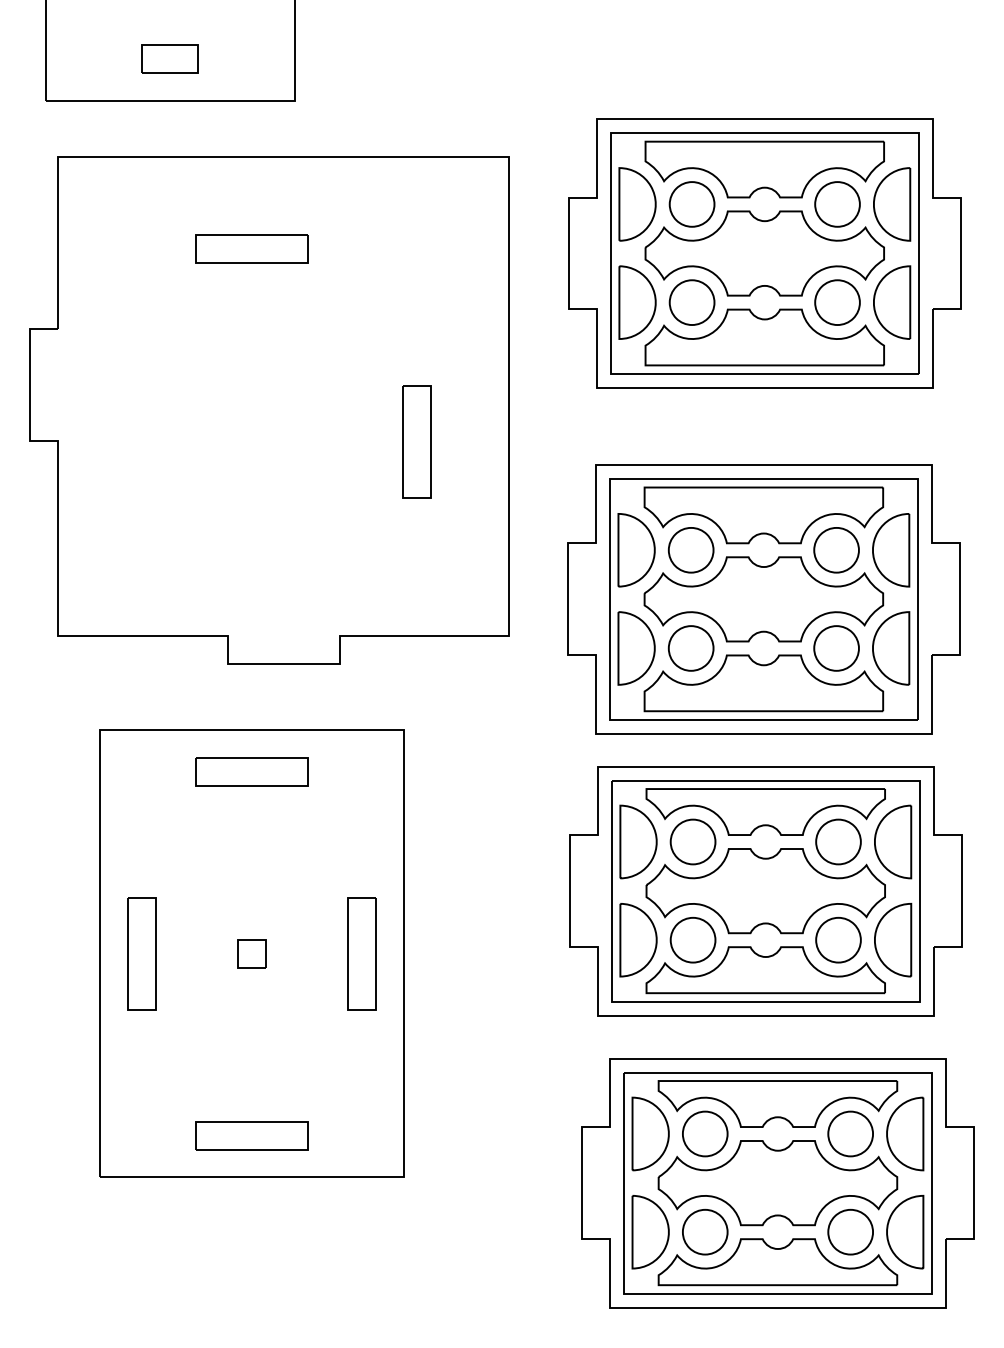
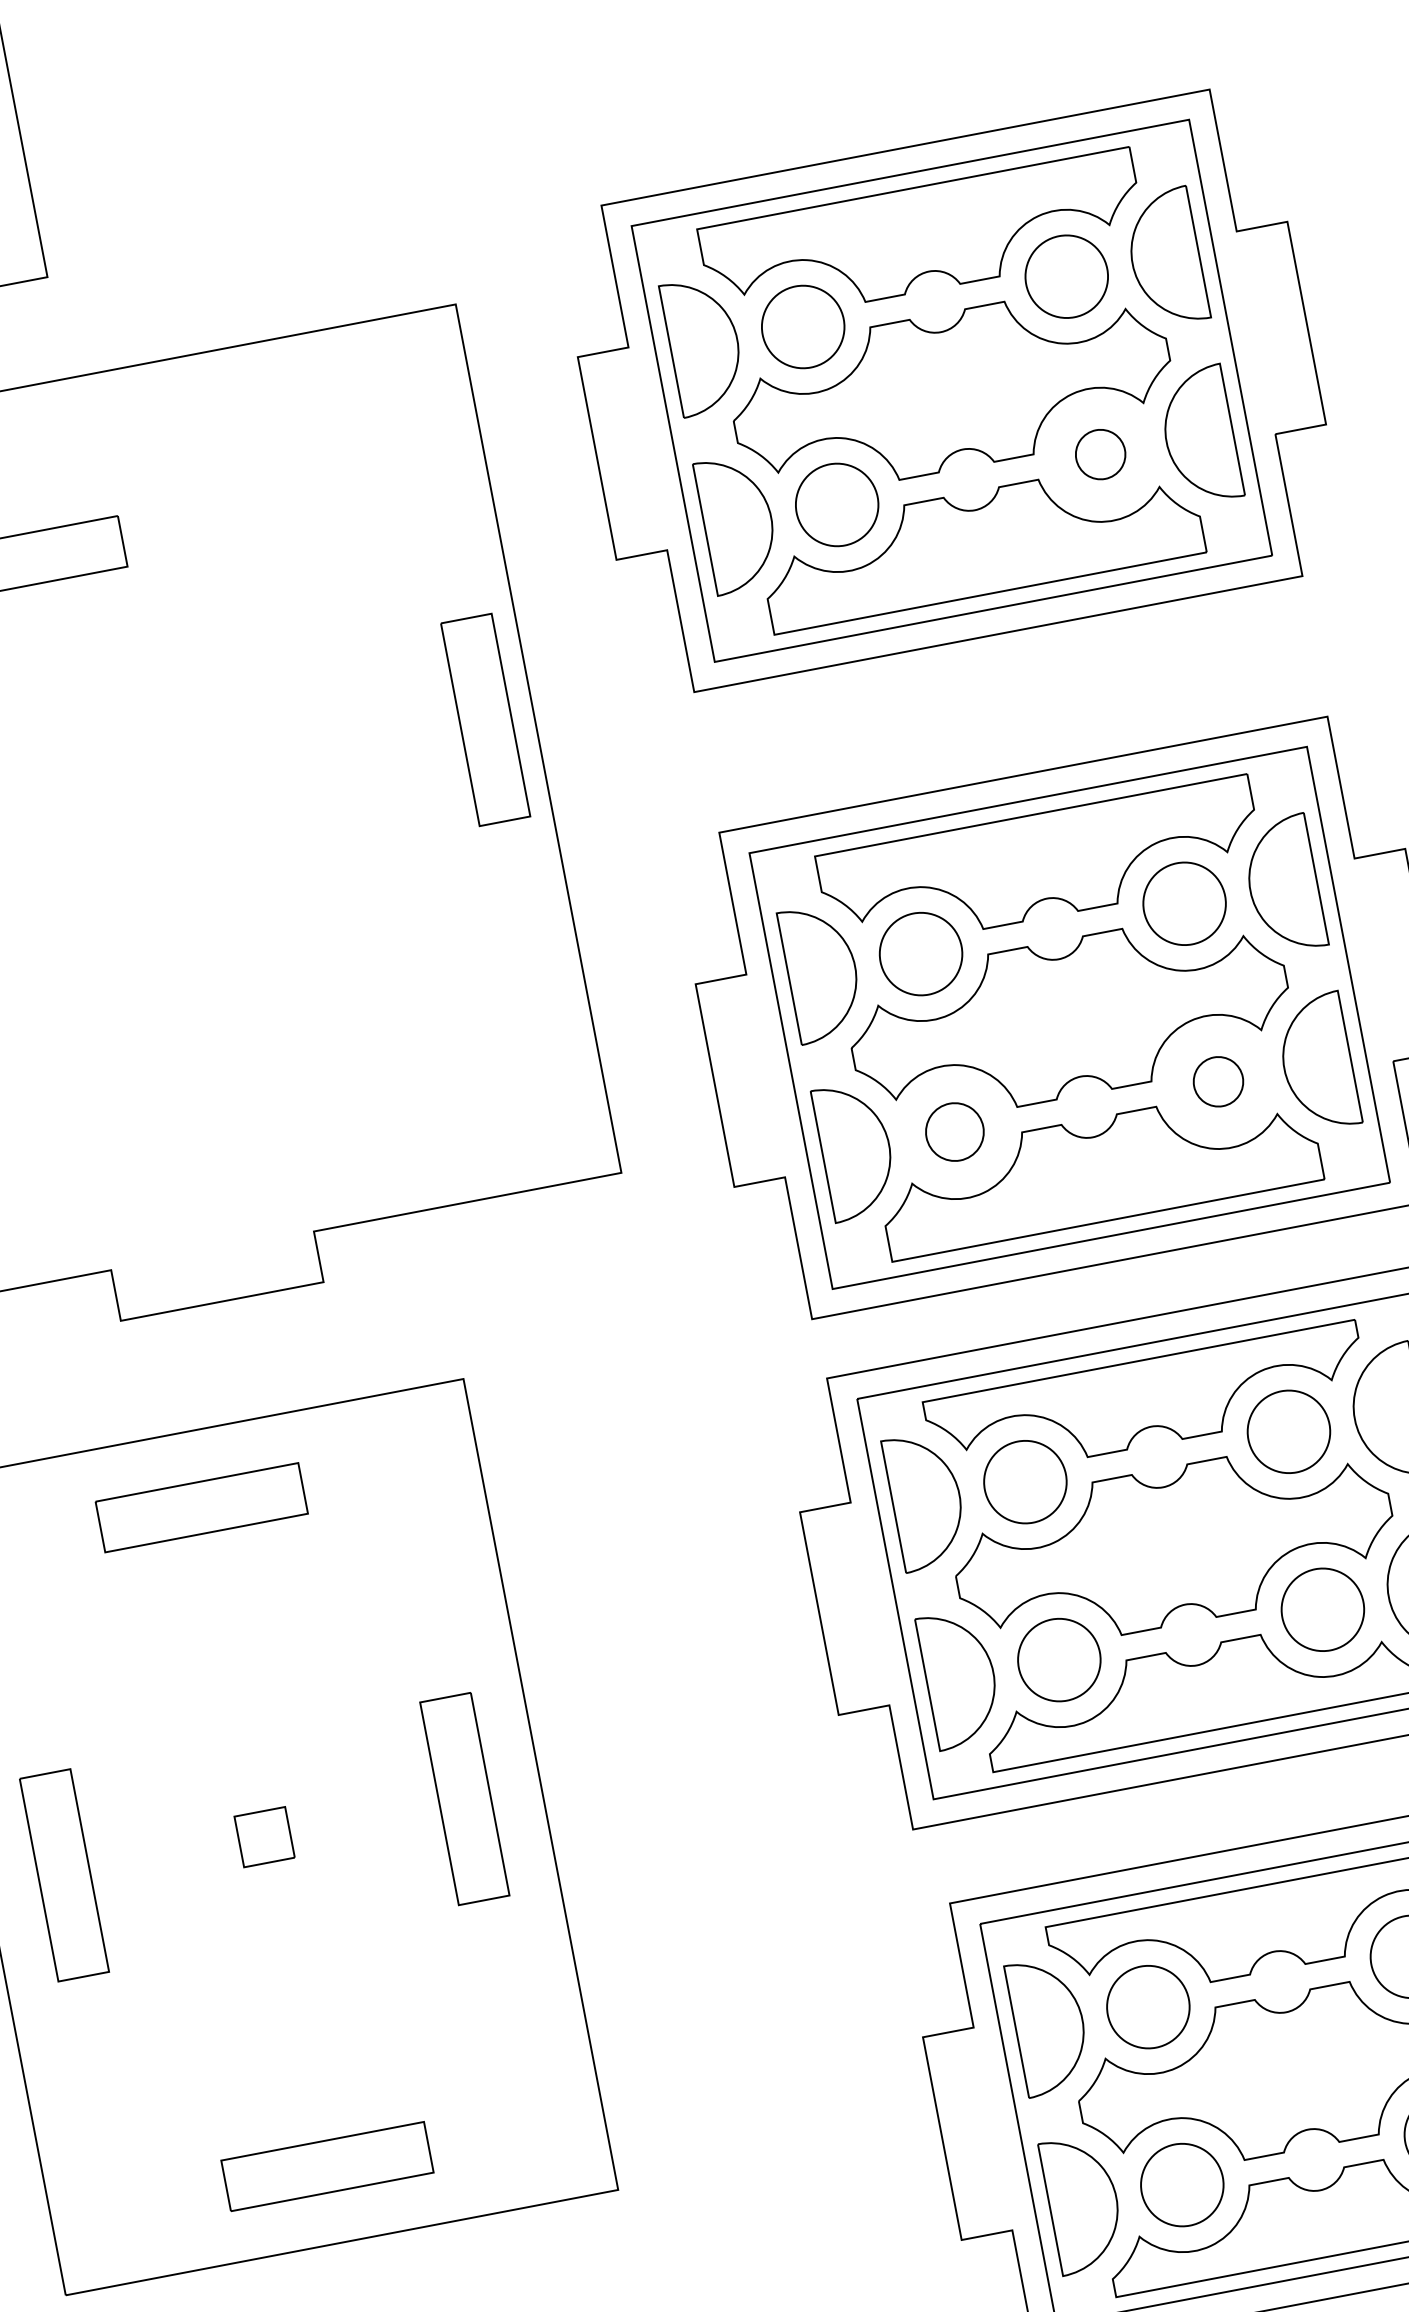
part: (837, 302) -> (1100, 454), size x0.6
part: (416, 441) -> (484, 718), moved
part: (690, 648) -> (953, 1132), size x0.7
part: (836, 648) -> (1218, 1081), size x0.6

